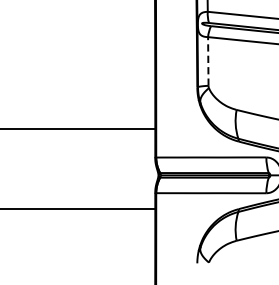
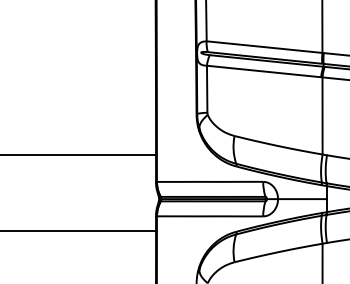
line: (208, 60) -> (207, 88), dashed -> solid

